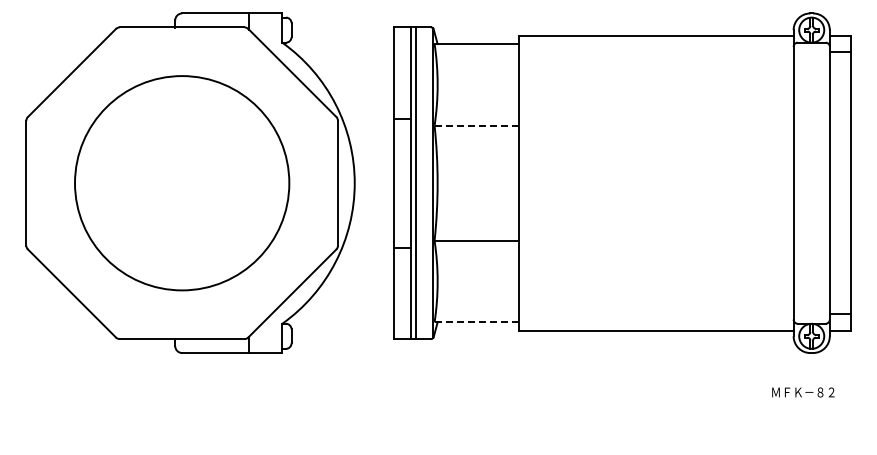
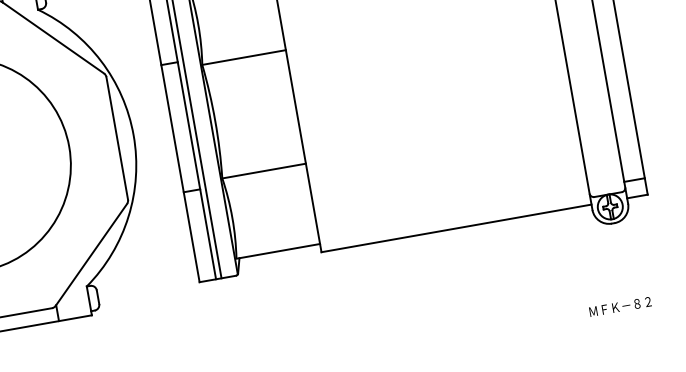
line: (476, 125) -> (243, 57), dashed -> solid
line: (477, 322) -> (278, 251), dashed -> solid
text: (803, 392) -> (620, 306), moved

